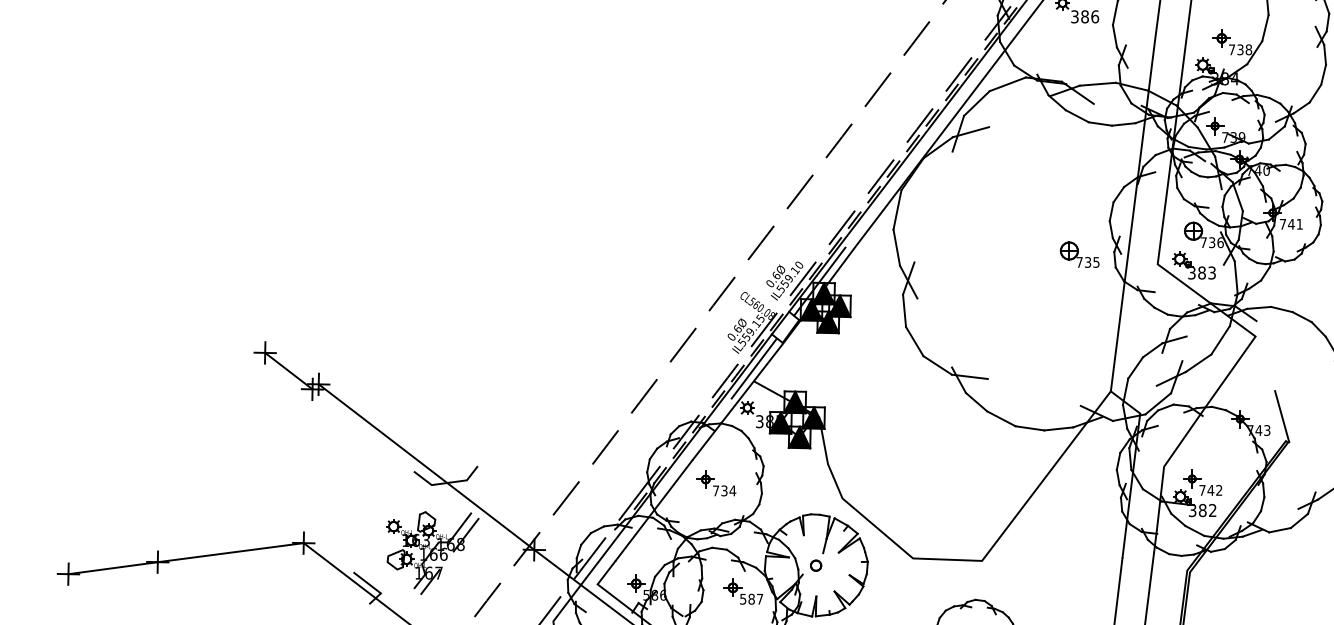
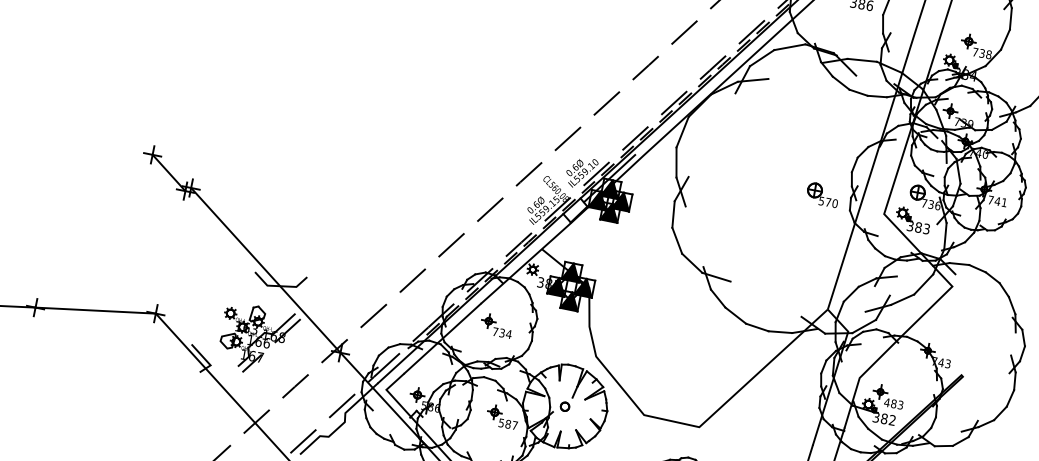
text: (1087, 262) -> (827, 202), 735 -> 570
line: (753, 368) -> (543, 238), removed
line: (1282, 416) -> (962, 354), removed
text: (1210, 490) -> (893, 403), 742 -> 483

